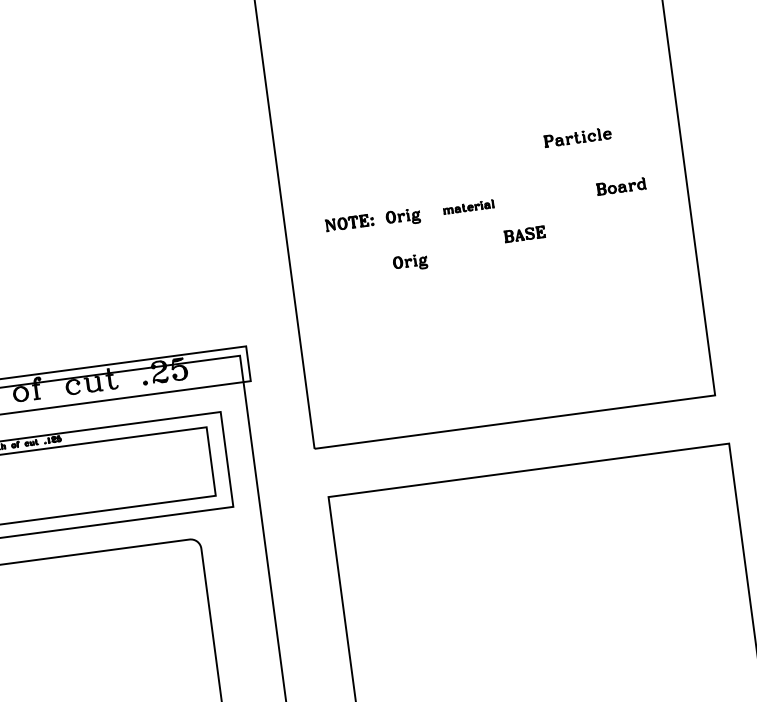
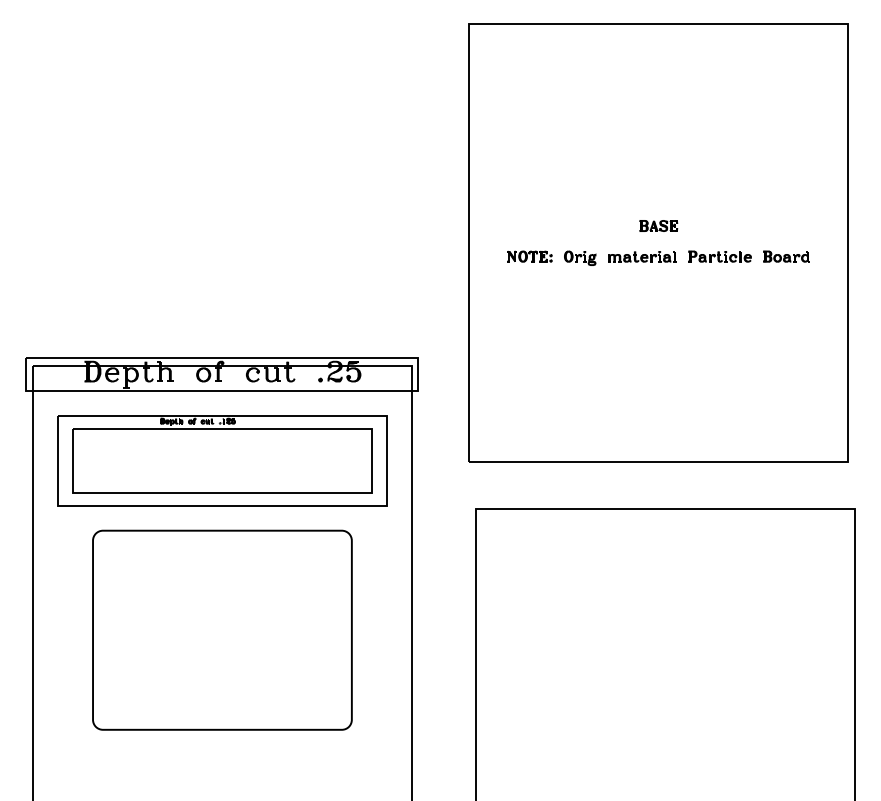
part: (577, 137) -> (719, 256), moved
part: (468, 206) -> (642, 256), size x1.43
part: (524, 233) -> (658, 225), moved
part: (410, 261) -> (581, 300), removed

